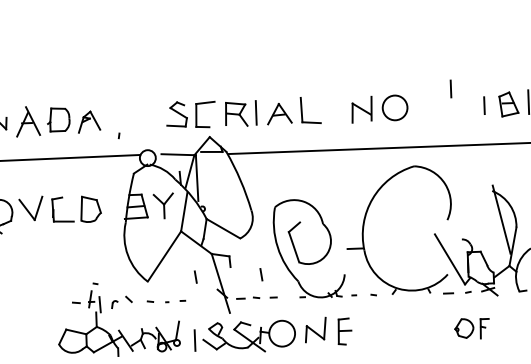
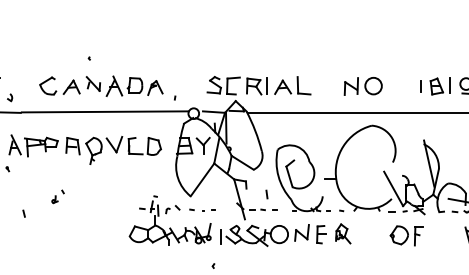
line: (451, 88) -> (398, 74), removed
part: (378, 109) -> (362, 86), moved
line: (195, 277) -> (222, 194), removed
part: (377, 328) -> (343, 233), added
part: (471, 328) -> (406, 235), size x1.43

